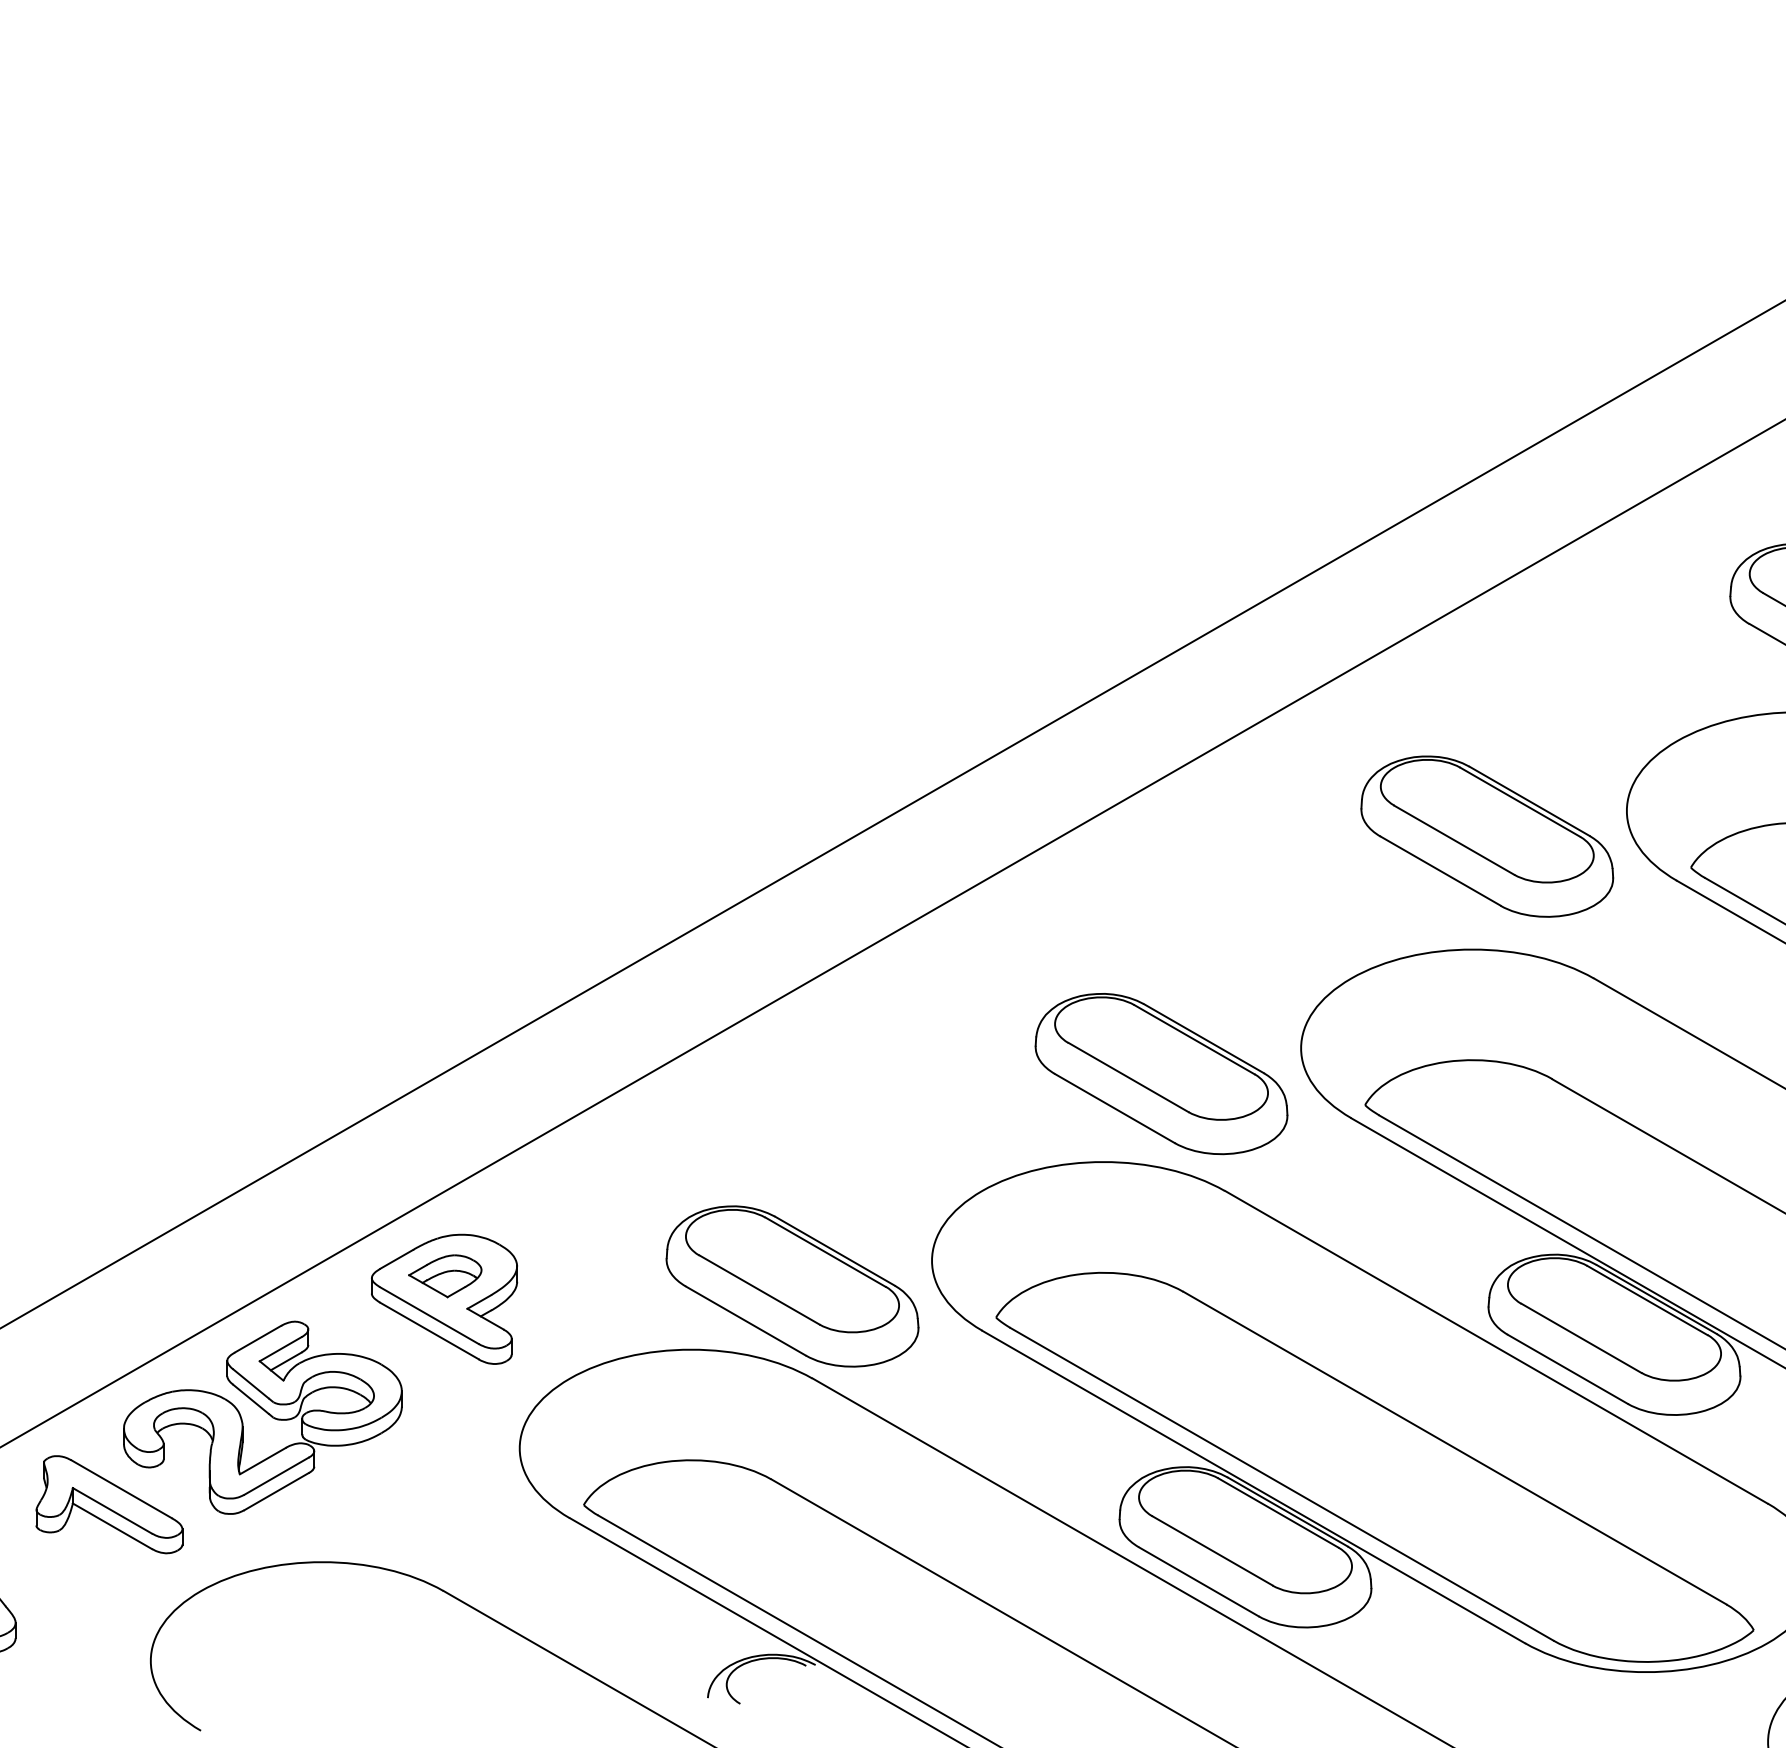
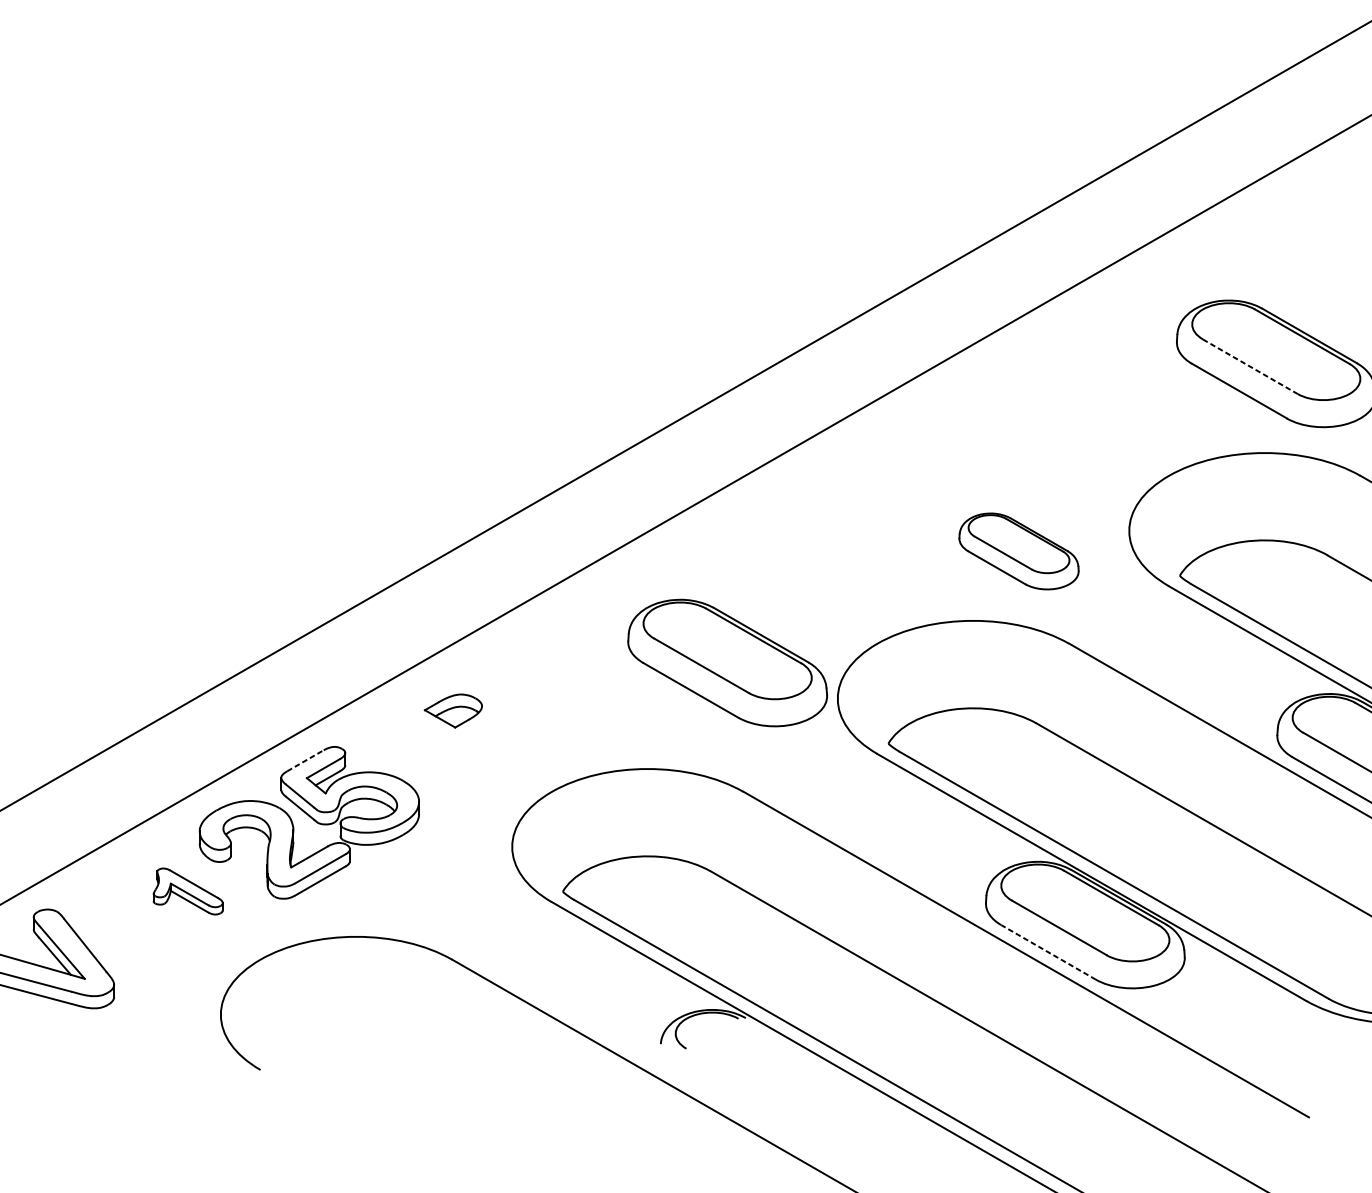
line: (1454, 840) -> (1250, 366), solid -> dashed
part: (1161, 1074) -> (1019, 551), size x0.6
part: (792, 1286) -> (727, 663), moved
part: (444, 1298) -> (452, 728), removed
line: (257, 1339) -> (305, 760), solid -> dashed
part: (109, 1504) -> (188, 891), size x0.6
line: (1198, 1581) -> (1048, 952), solid -> dashed

